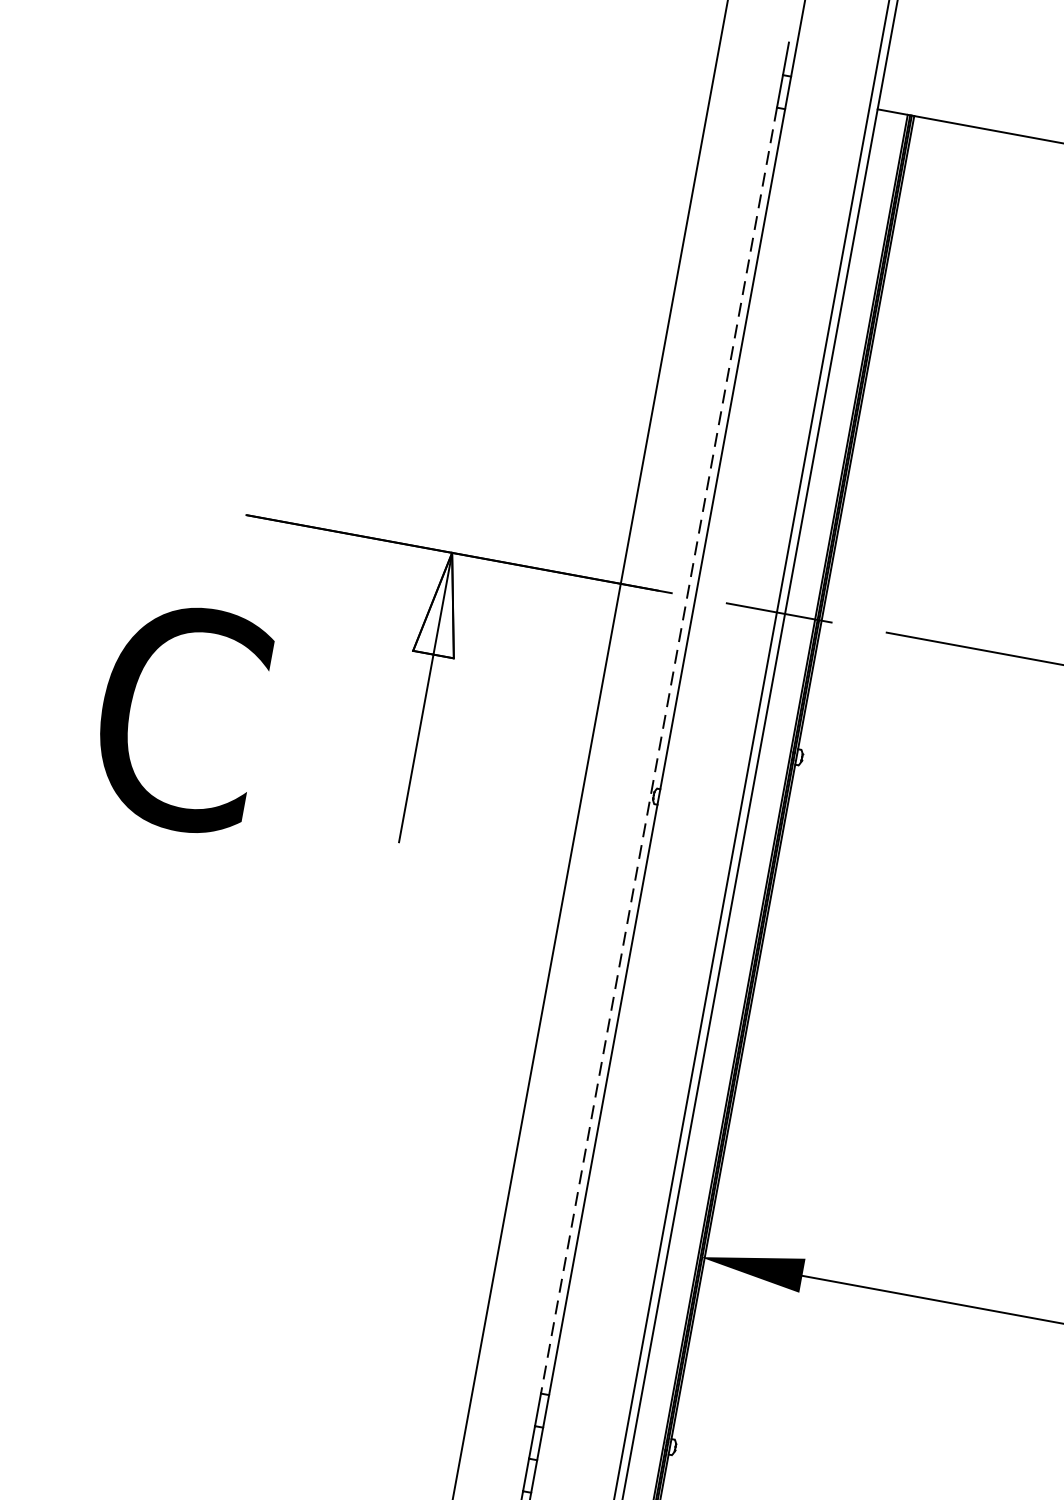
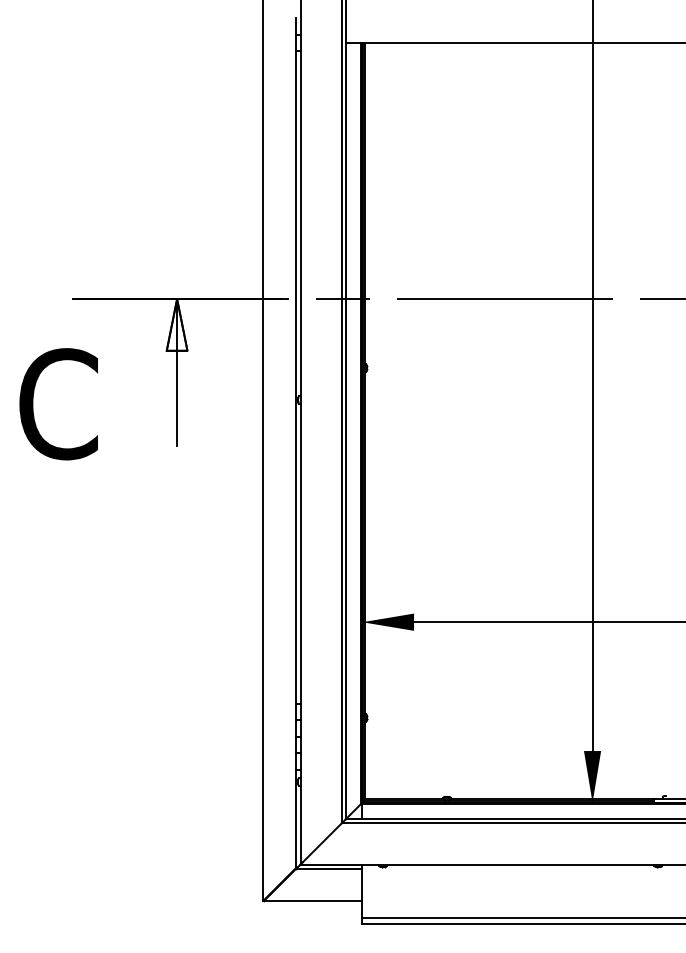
line: (659, 750) -> (296, 377), dashed -> solid

